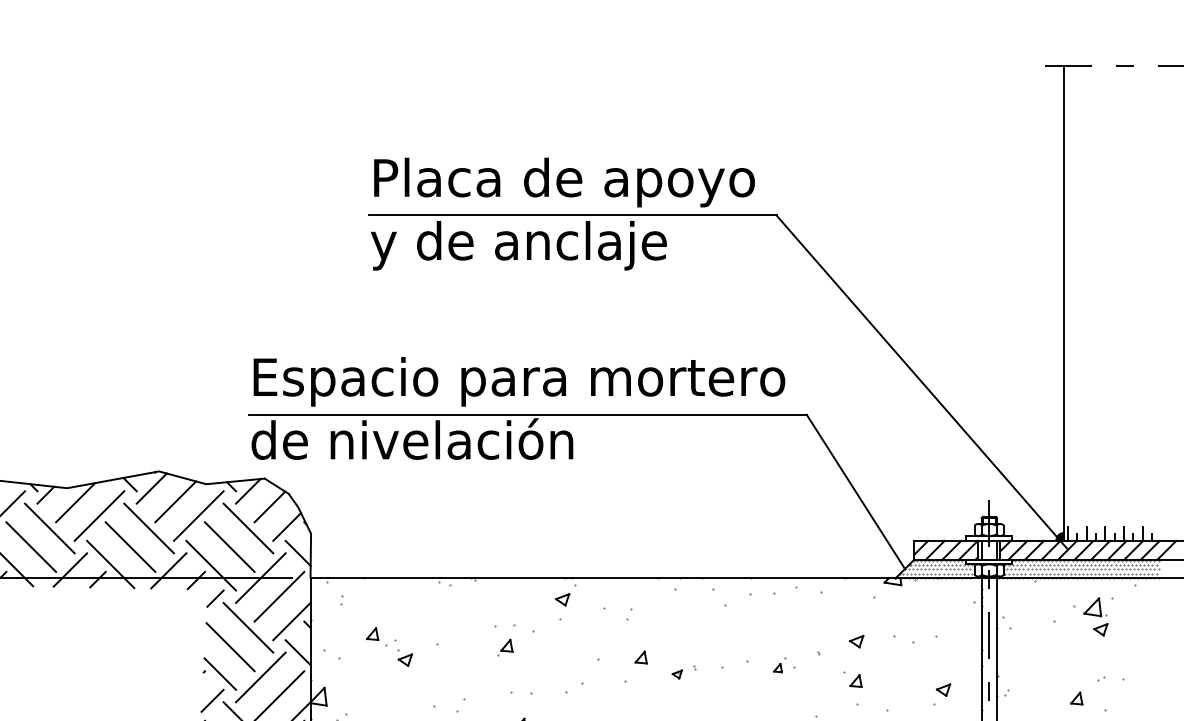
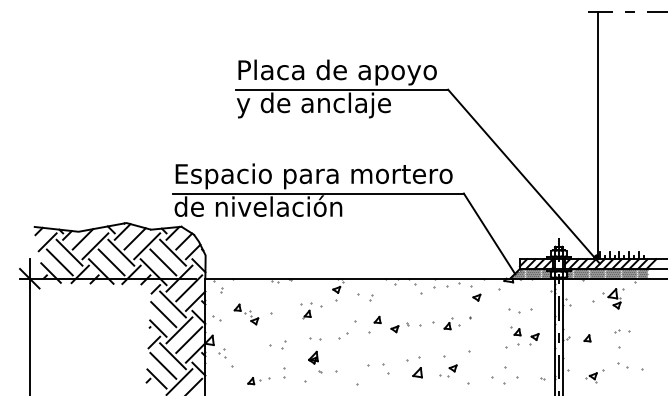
part: (855, 641) -> (476, 297), moved
part: (783, 664) -> (451, 323), size x1.43
part: (683, 671) -> (399, 327), size x1.43
part: (852, 687) -> (515, 335), moved
part: (1076, 698) -> (587, 338), moved

